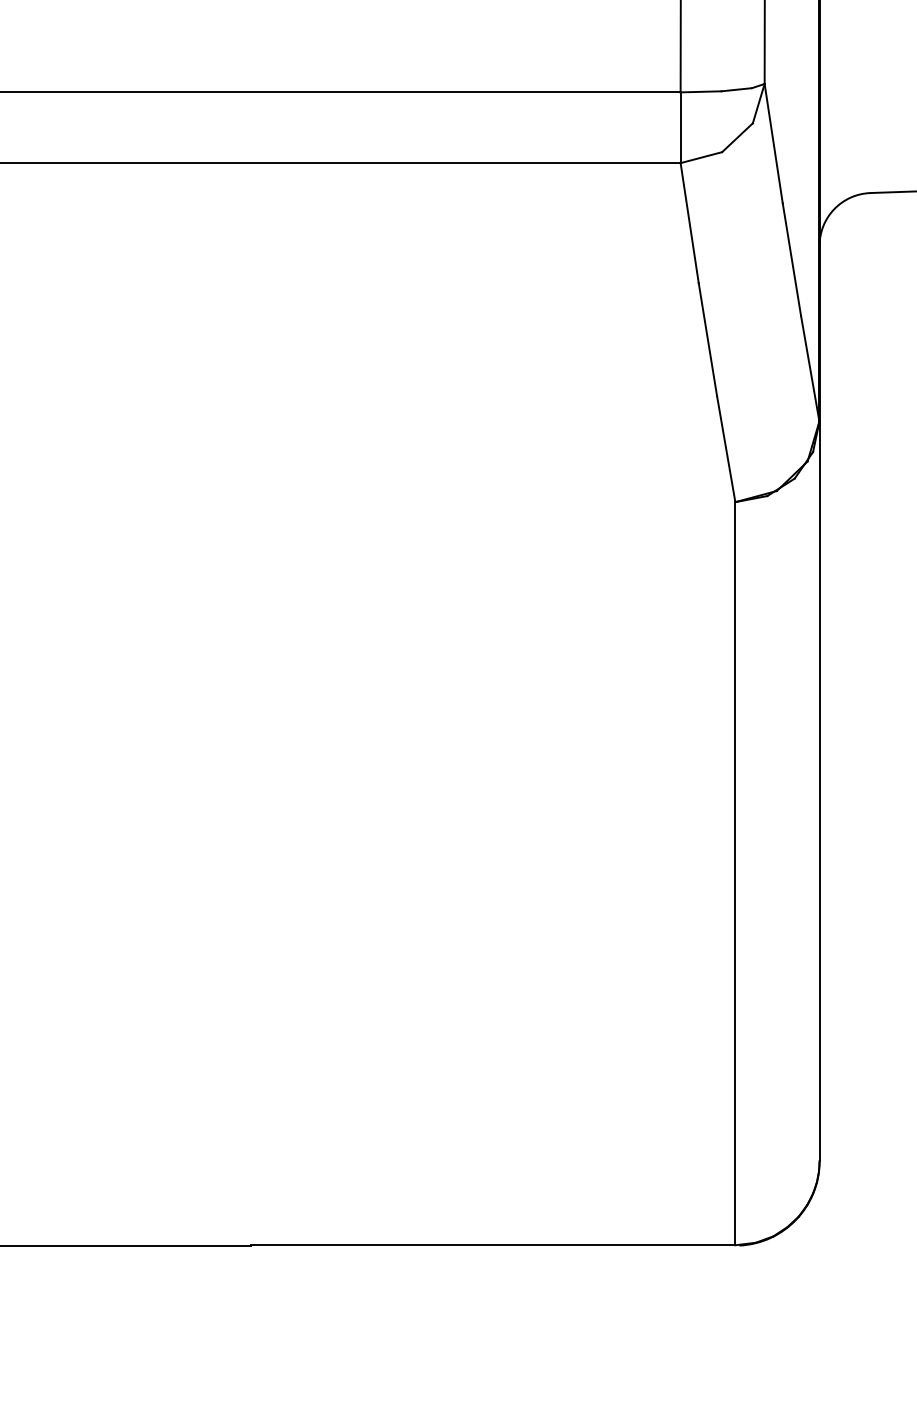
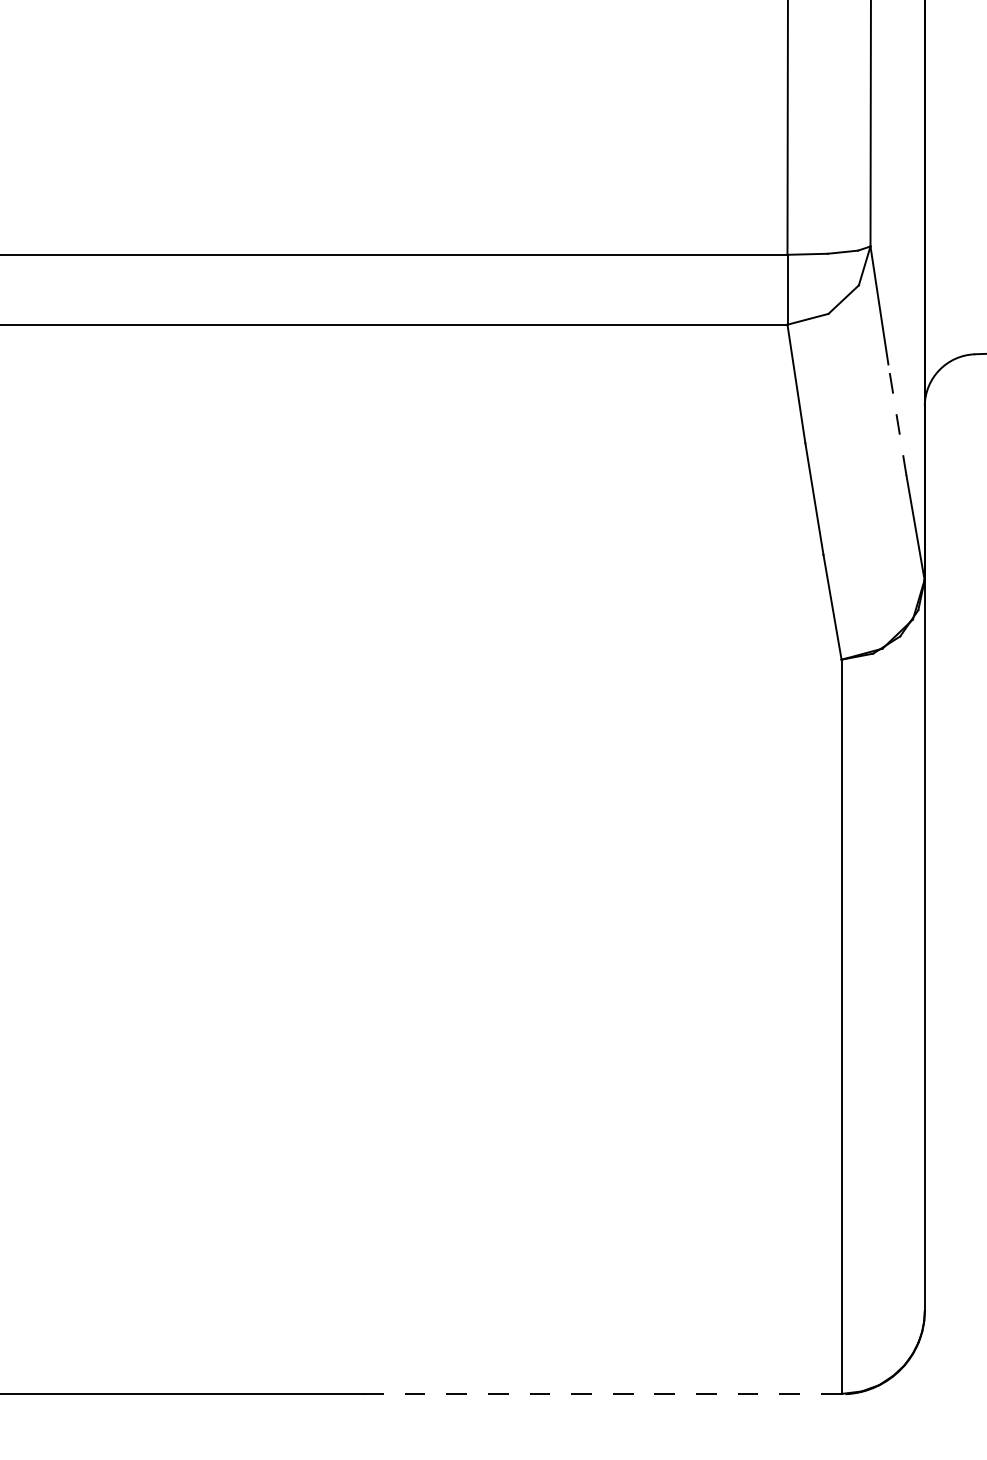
line: (791, 259) -> (897, 419), solid -> dashed
line: (493, 1244) -> (602, 1393), solid -> dashed

